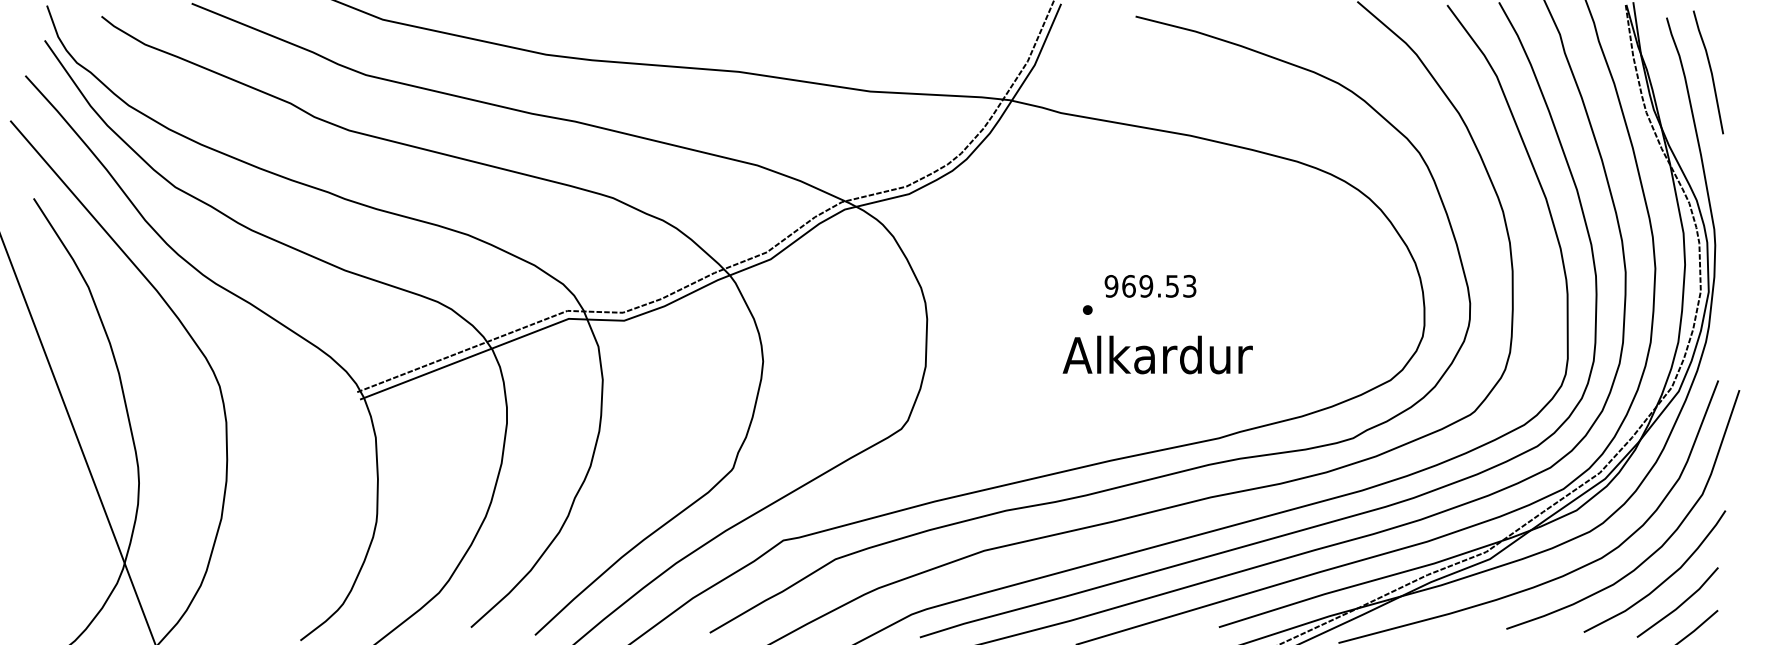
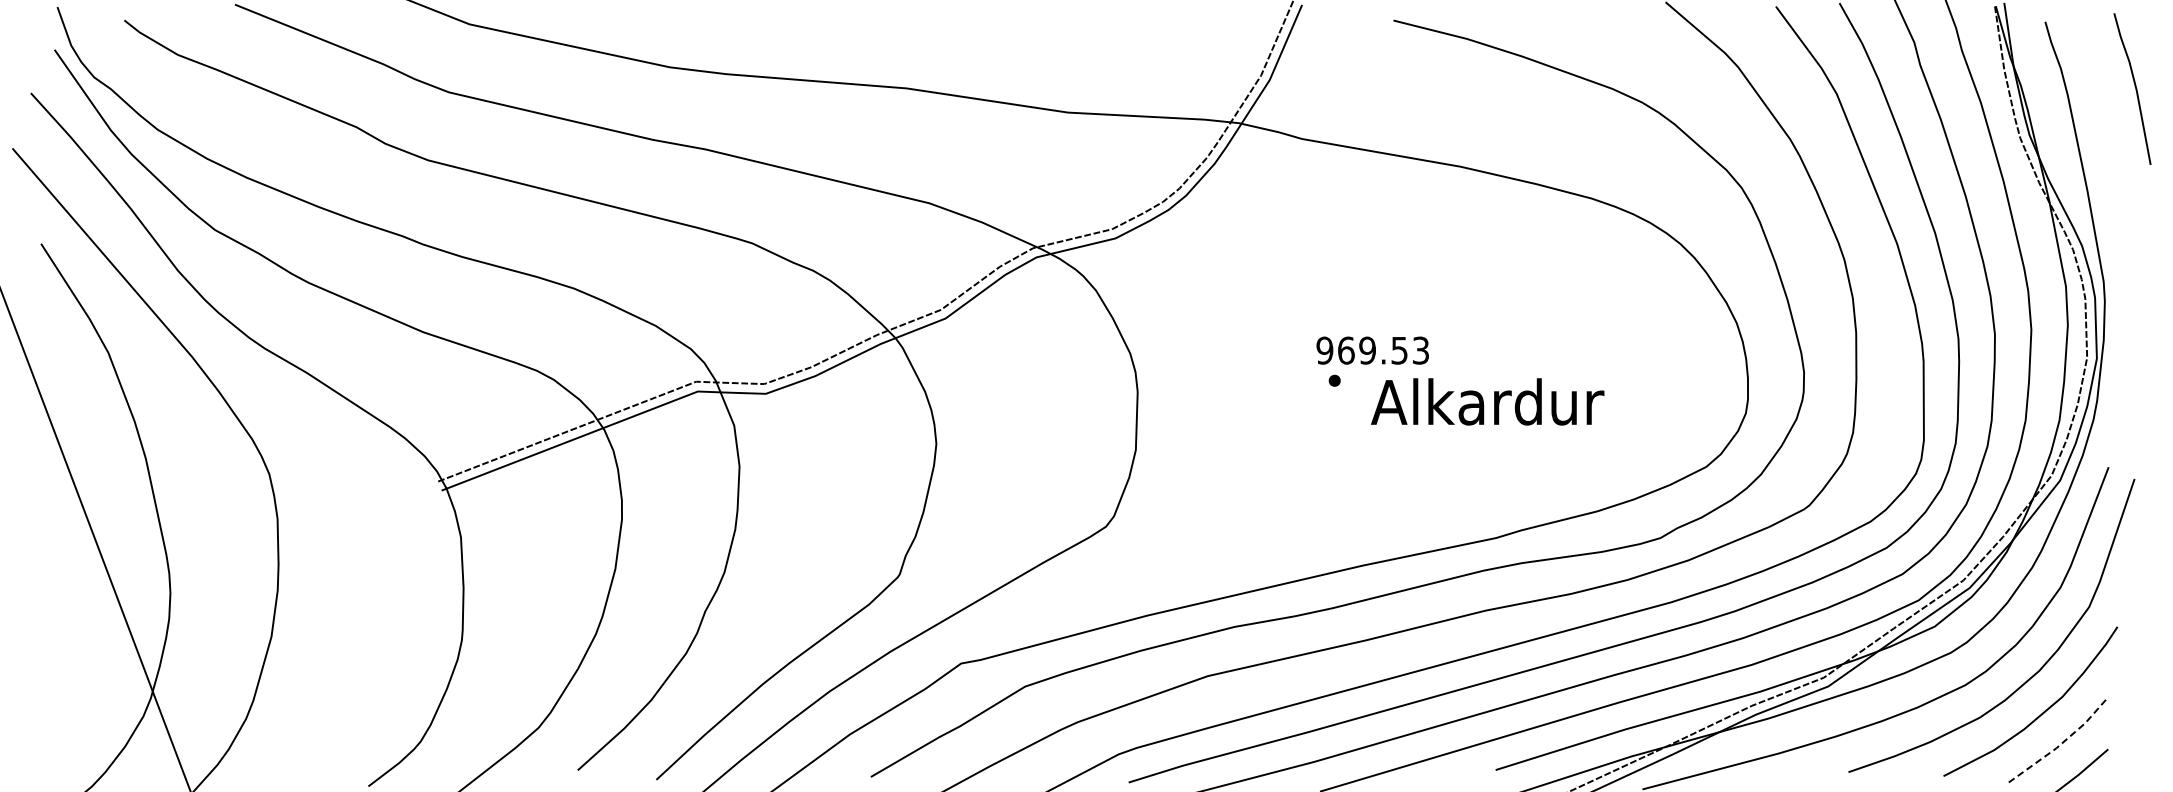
line: (1710, 70) -> (2134, 86), moved
text: (1150, 286) -> (1372, 350), moved
text: (1157, 354) -> (1487, 401), moved
line: (1680, 605) -> (2062, 743), solid -> dashed

